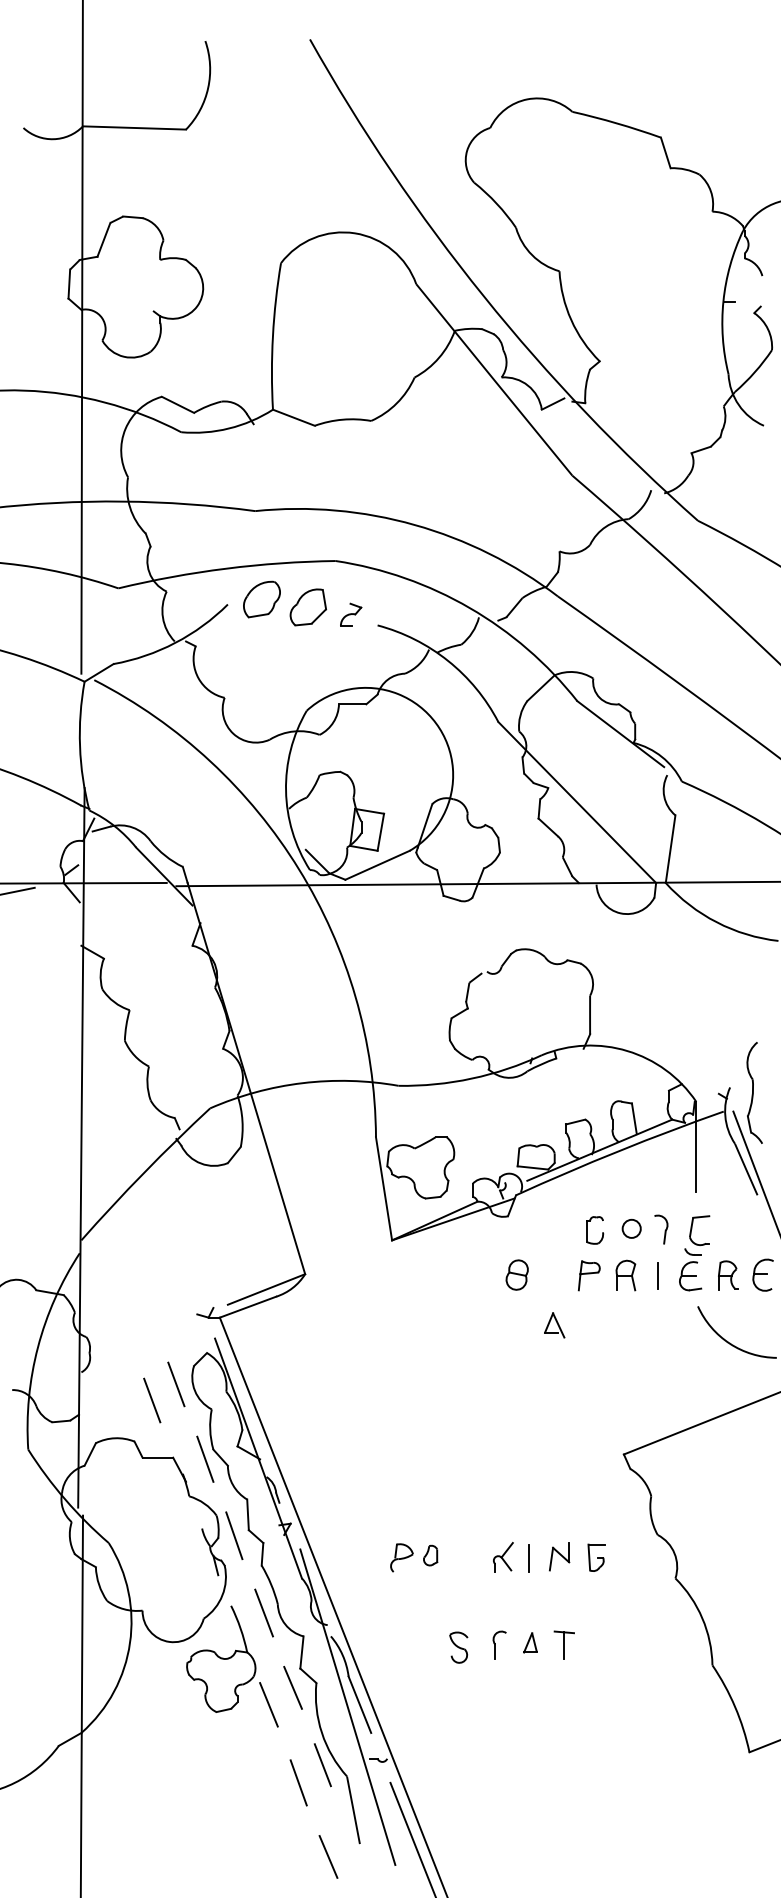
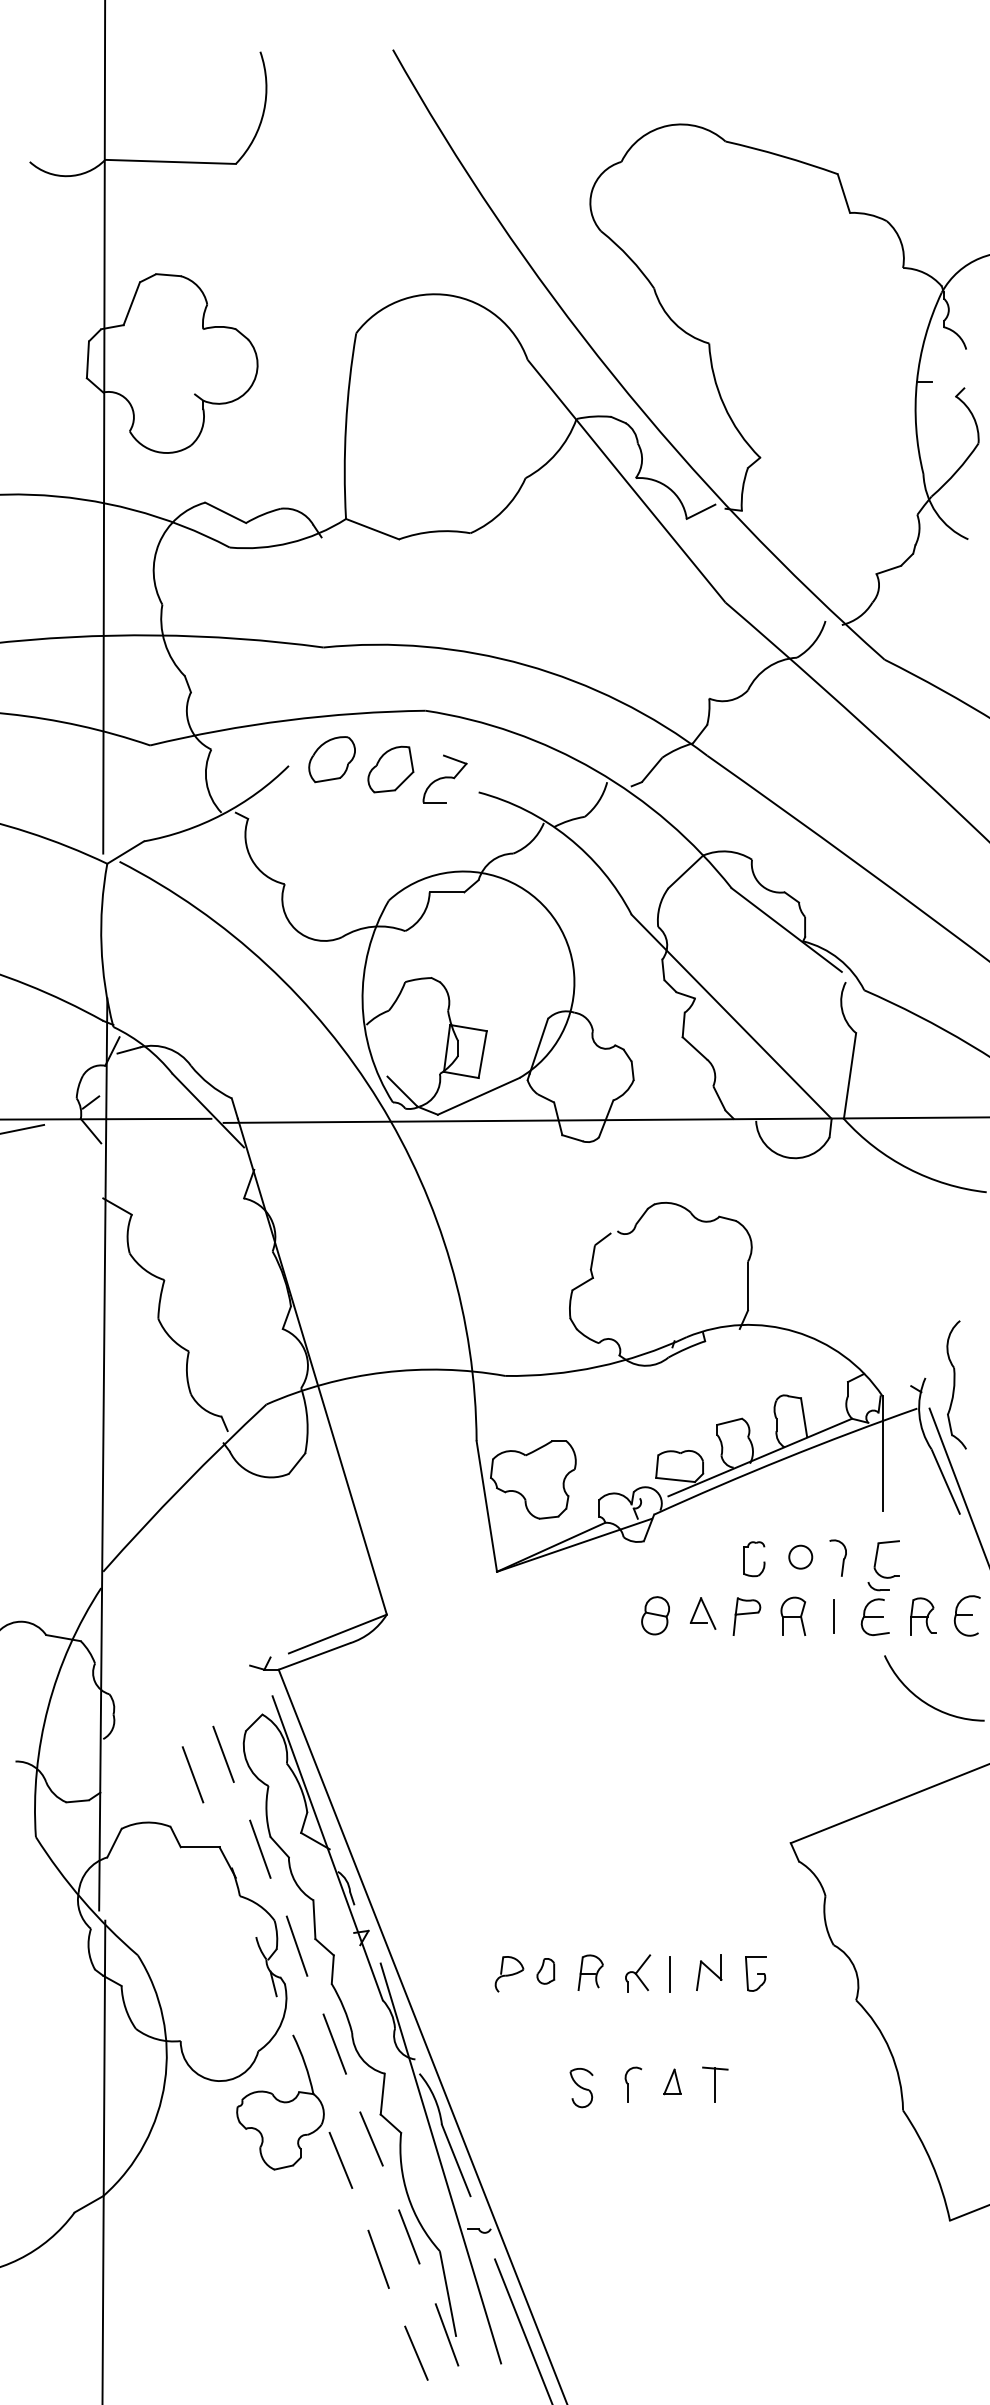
part: (350, 614) -> (444, 778), size x1.67
part: (554, 1325) -> (702, 1613), moved
part: (465, 1556) -> (590, 1972), added
line: (352, 1842) -> (446, 2334), added

